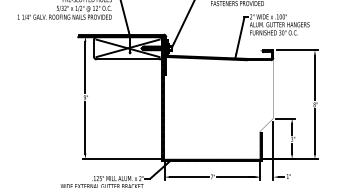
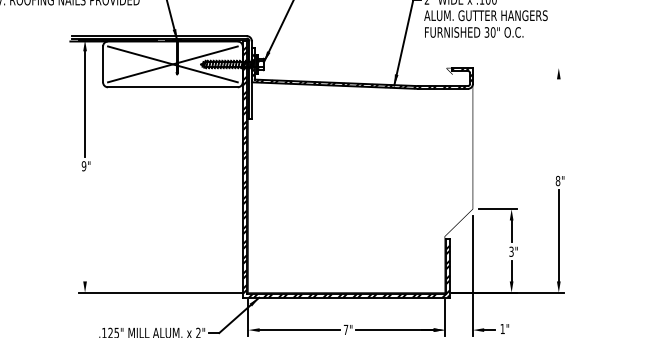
line: (296, 50) -> (520, 68), removed
line: (314, 77) -> (557, 124), removed
line: (85, 127) -> (85, 227), removed

